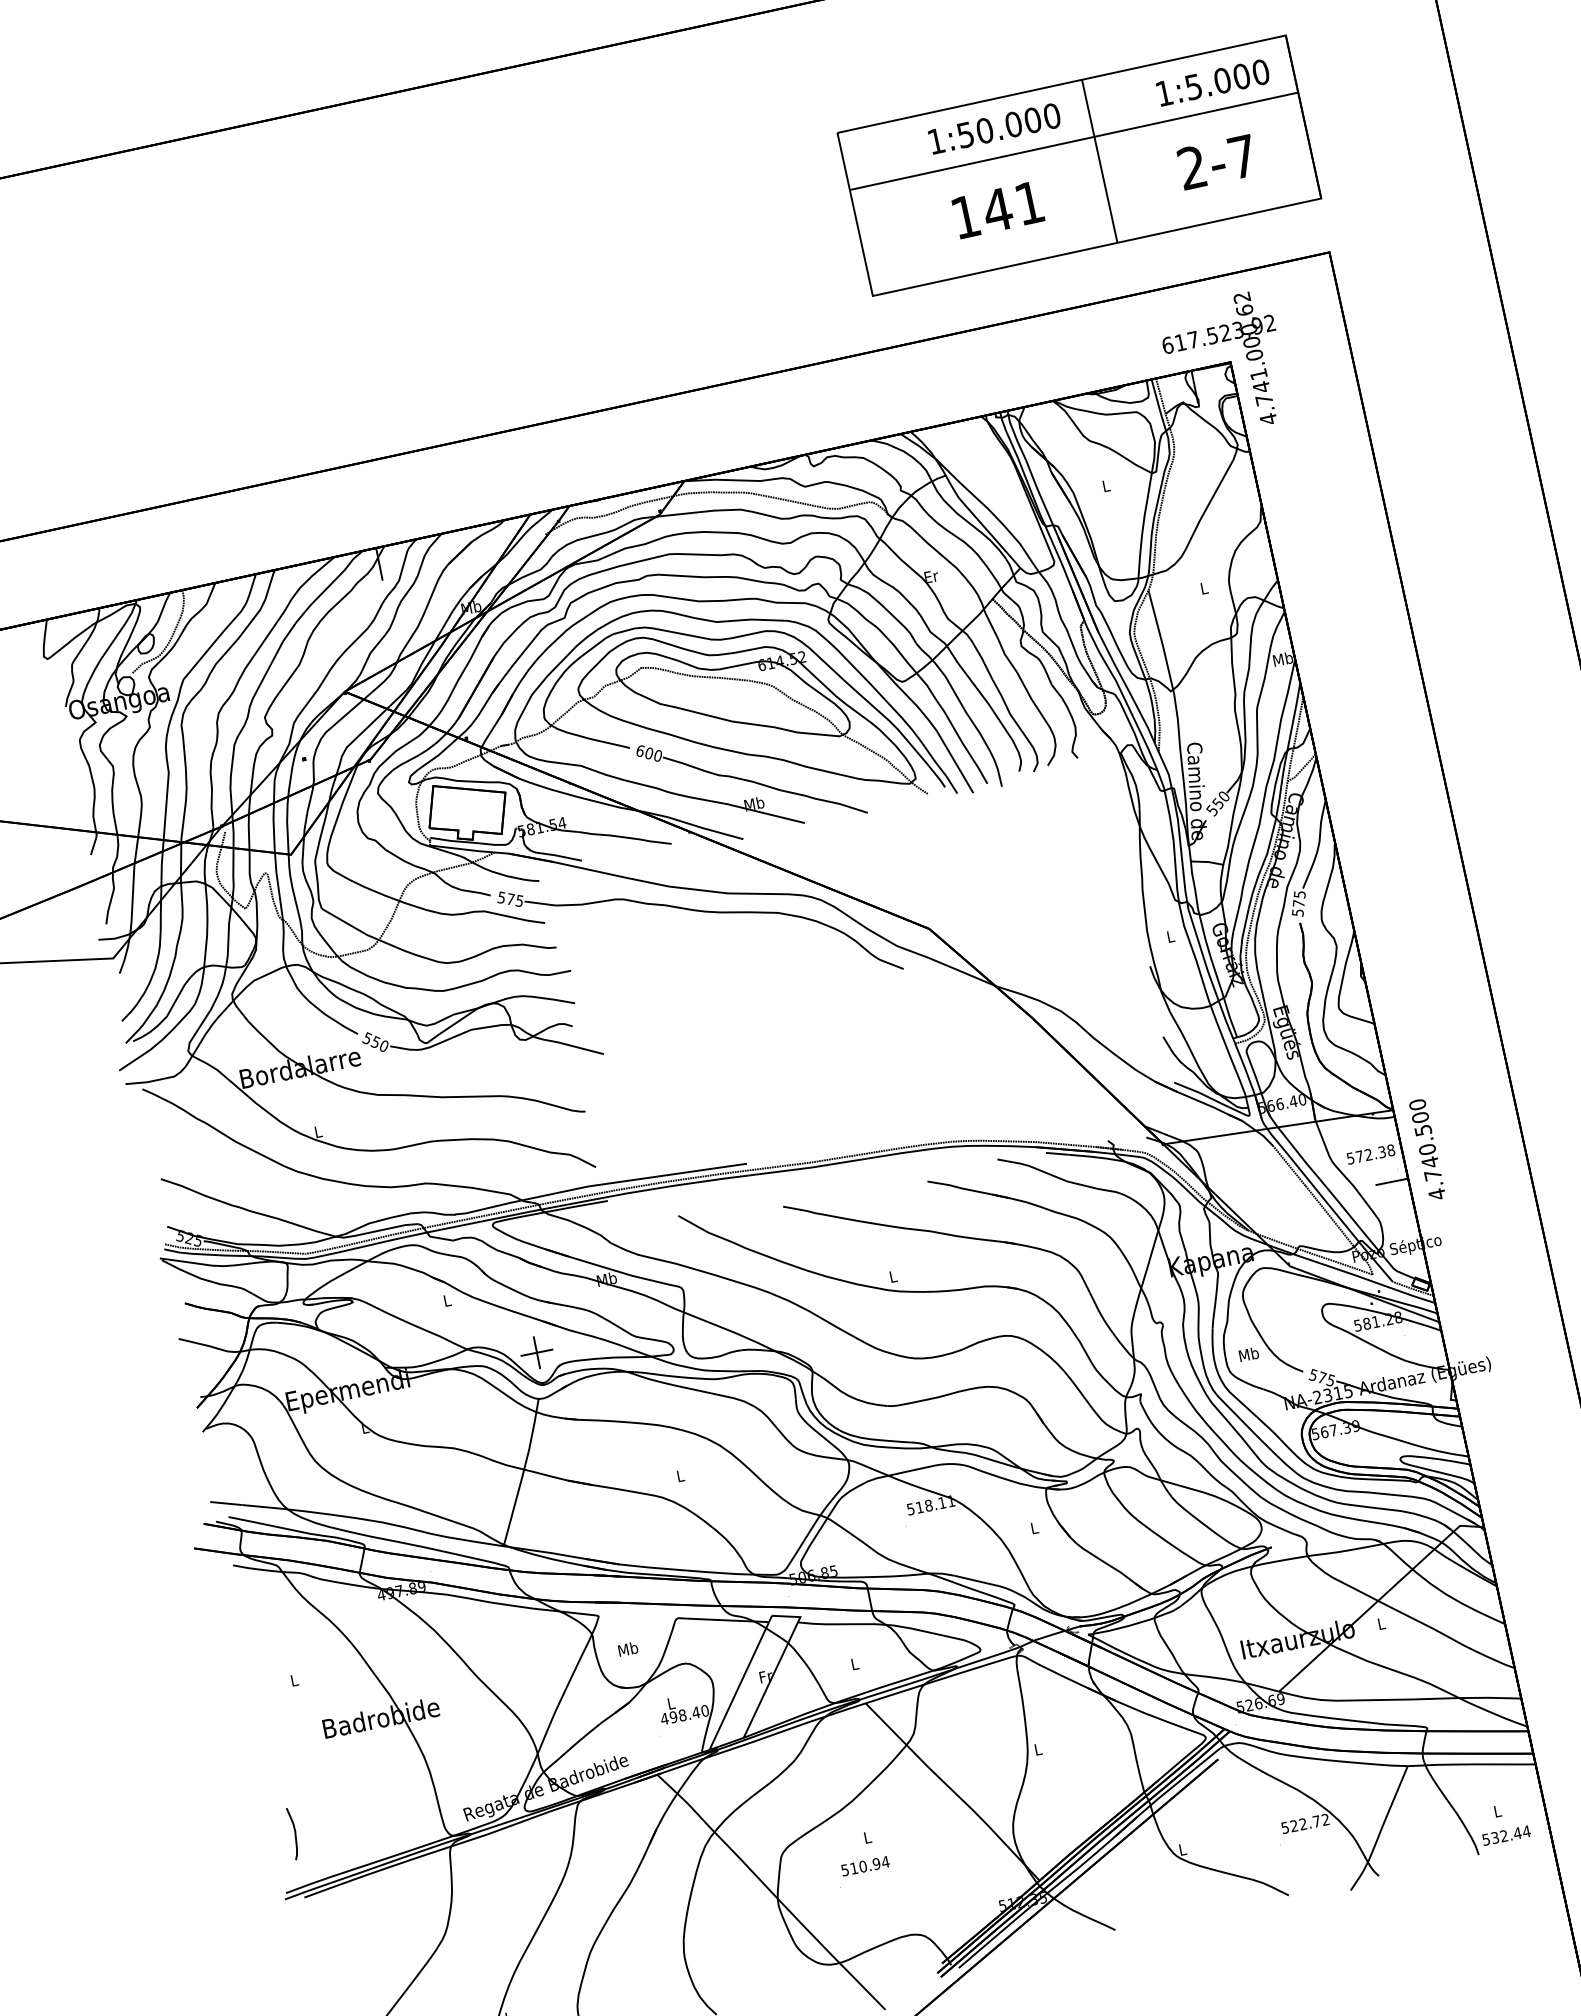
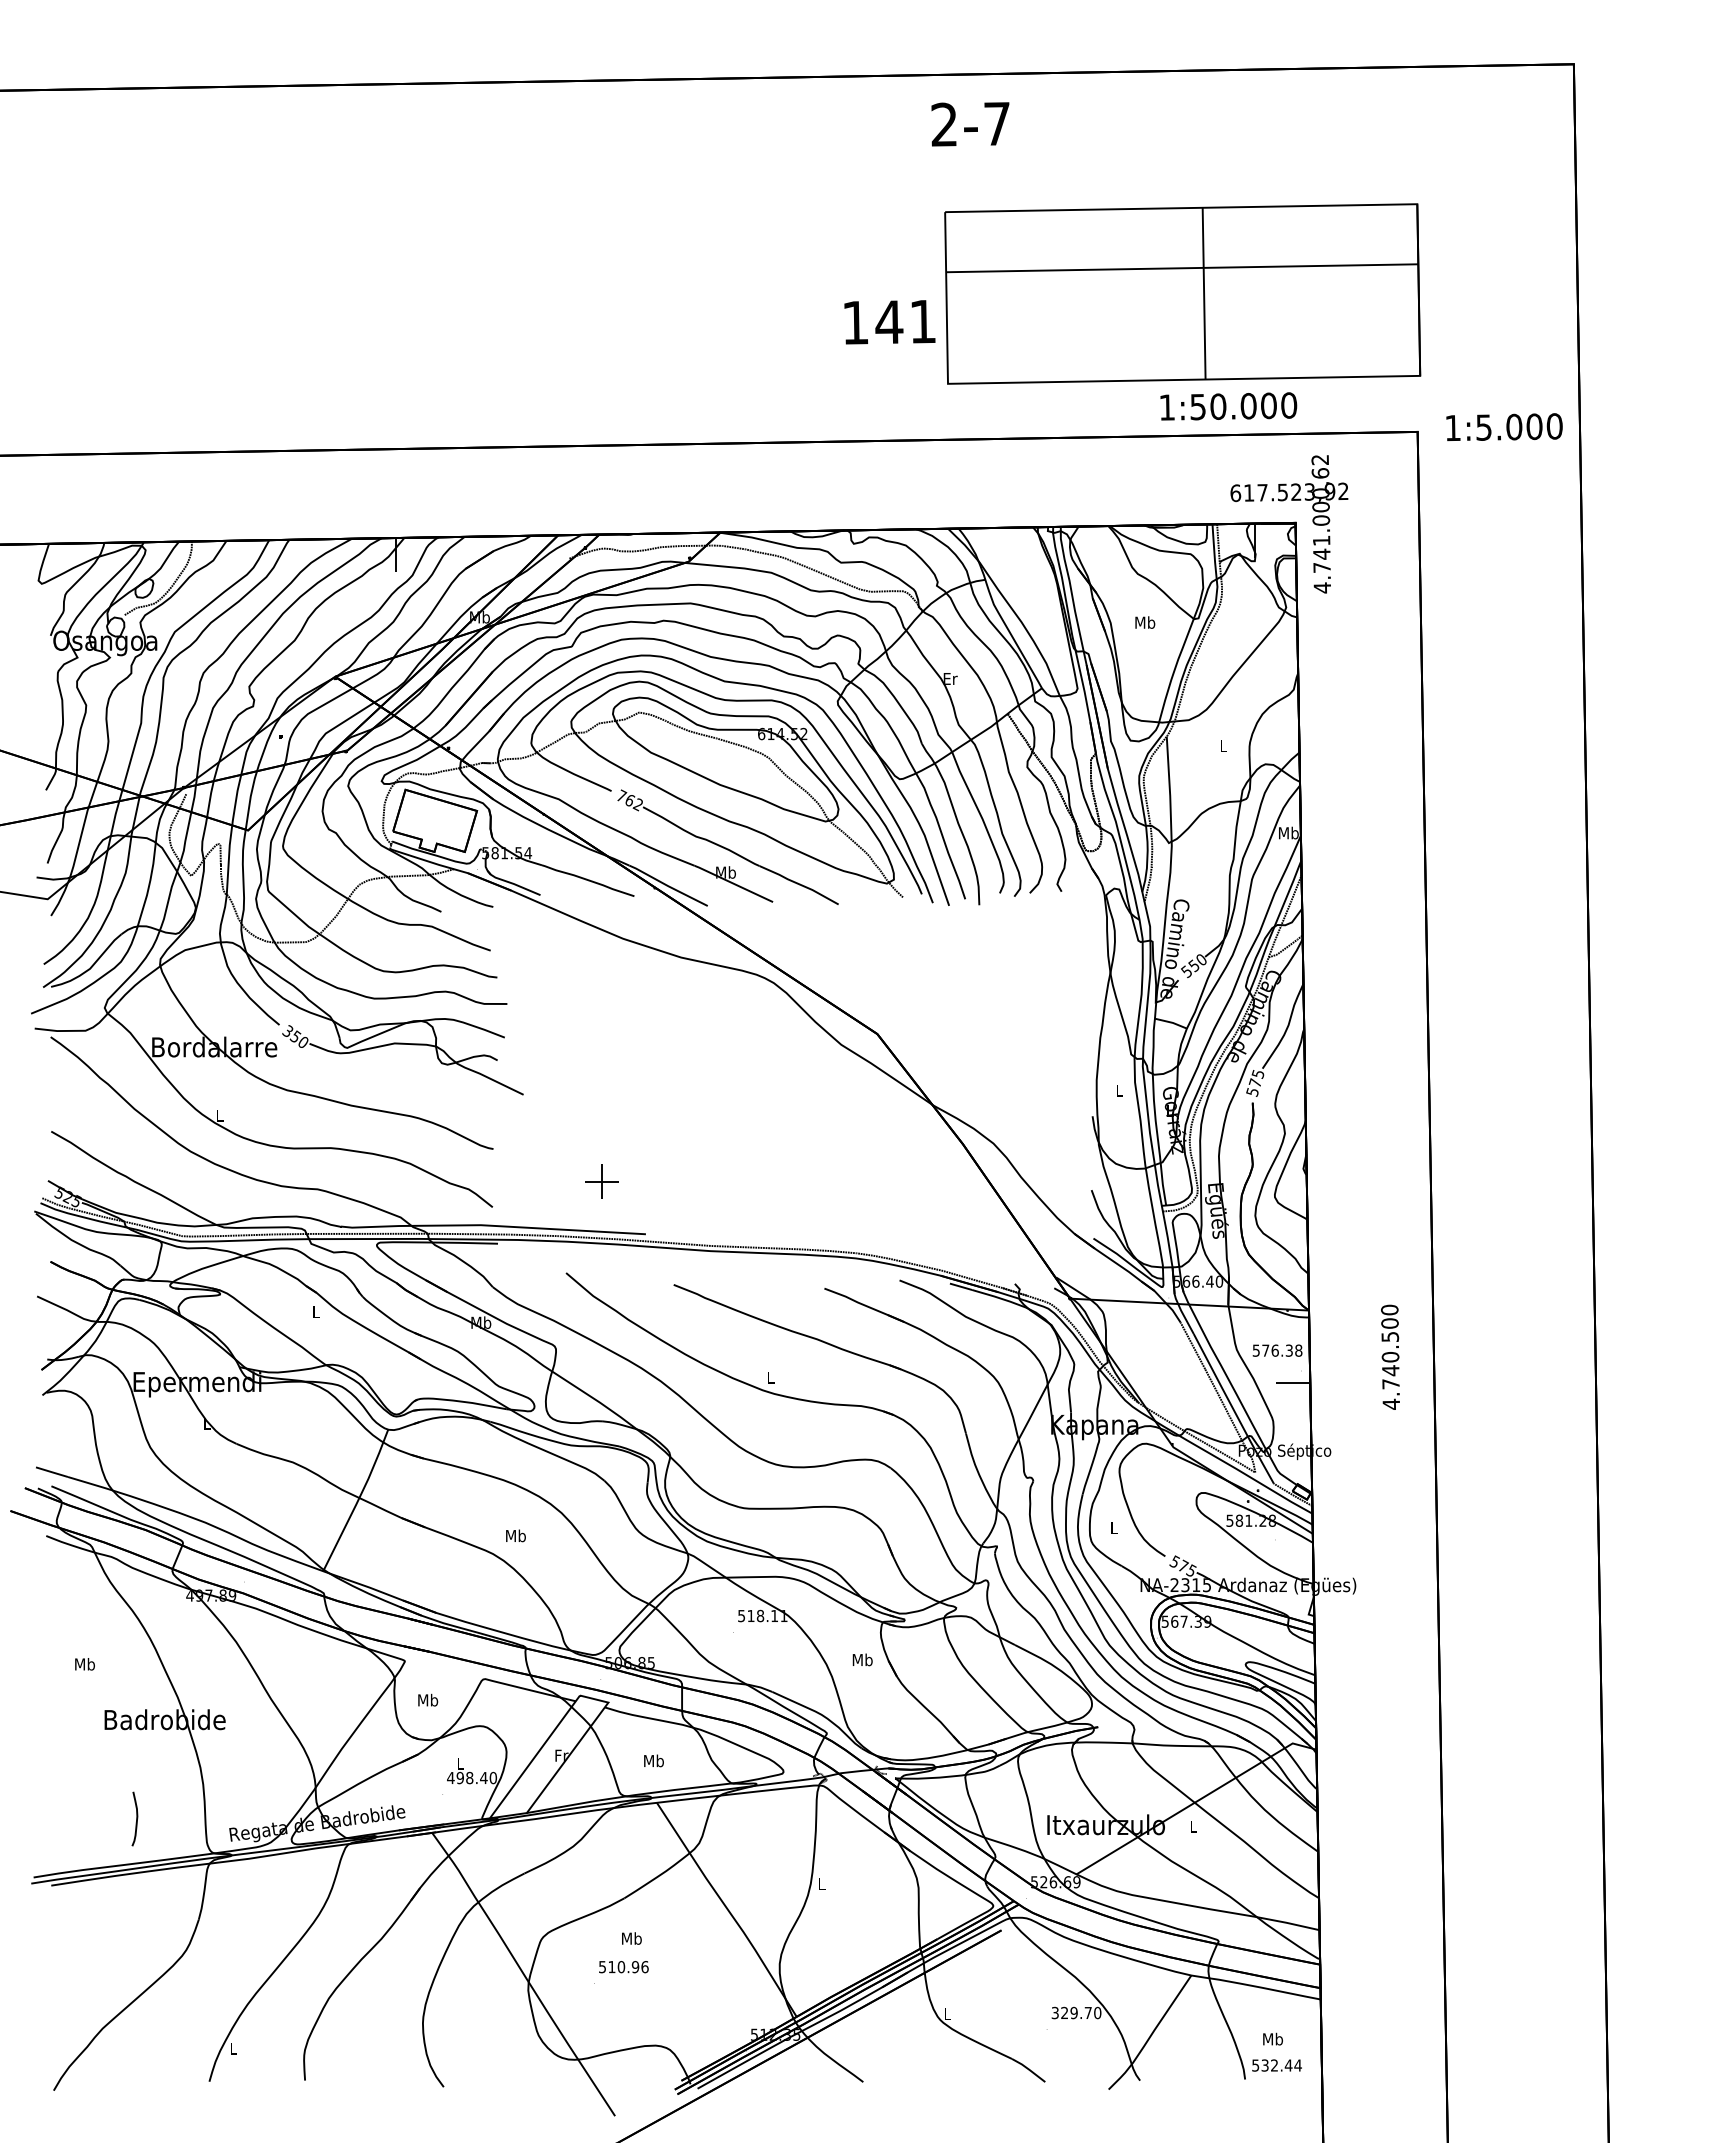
text: (1213, 82) -> (1504, 426), moved
text: (994, 128) -> (1228, 406), moved
text: (1217, 162) -> (970, 124), moved
text: (997, 210) -> (889, 322), moved
text: (1106, 485) -> (1145, 622), L -> Mb
text: (648, 753) -> (629, 800), 600 -> 762
part: (702, 912) -> (651, 971), removed
text: (368, 1037) -> (289, 1030), 550 -> 350
text: (1427, 1148) -> (1390, 1356), moved
text: (1367, 1154) -> (1274, 1350), 572.38 -> 576.38
part: (536, 1352) -> (601, 1181), moved
text: (1249, 1353) -> (1114, 1527), Mb -> L
text: (680, 1475) -> (515, 1535), L -> Mb
text: (1034, 1527) -> (862, 1659), L -> Mb
text: (854, 1663) -> (653, 1760), L -> Mb
text: (293, 1680) -> (84, 1664), L -> Mb
text: (1497, 1810) -> (1272, 2038), L -> Mb
text: (1305, 1823) -> (1076, 2012), 522.72 -> 329.70
curve: (294, 1833) -> (136, 1818), moved
text: (867, 1837) -> (631, 1938), L -> Mb
text: (885, 1862) -> (644, 1967), 510.94 -> 510.96

